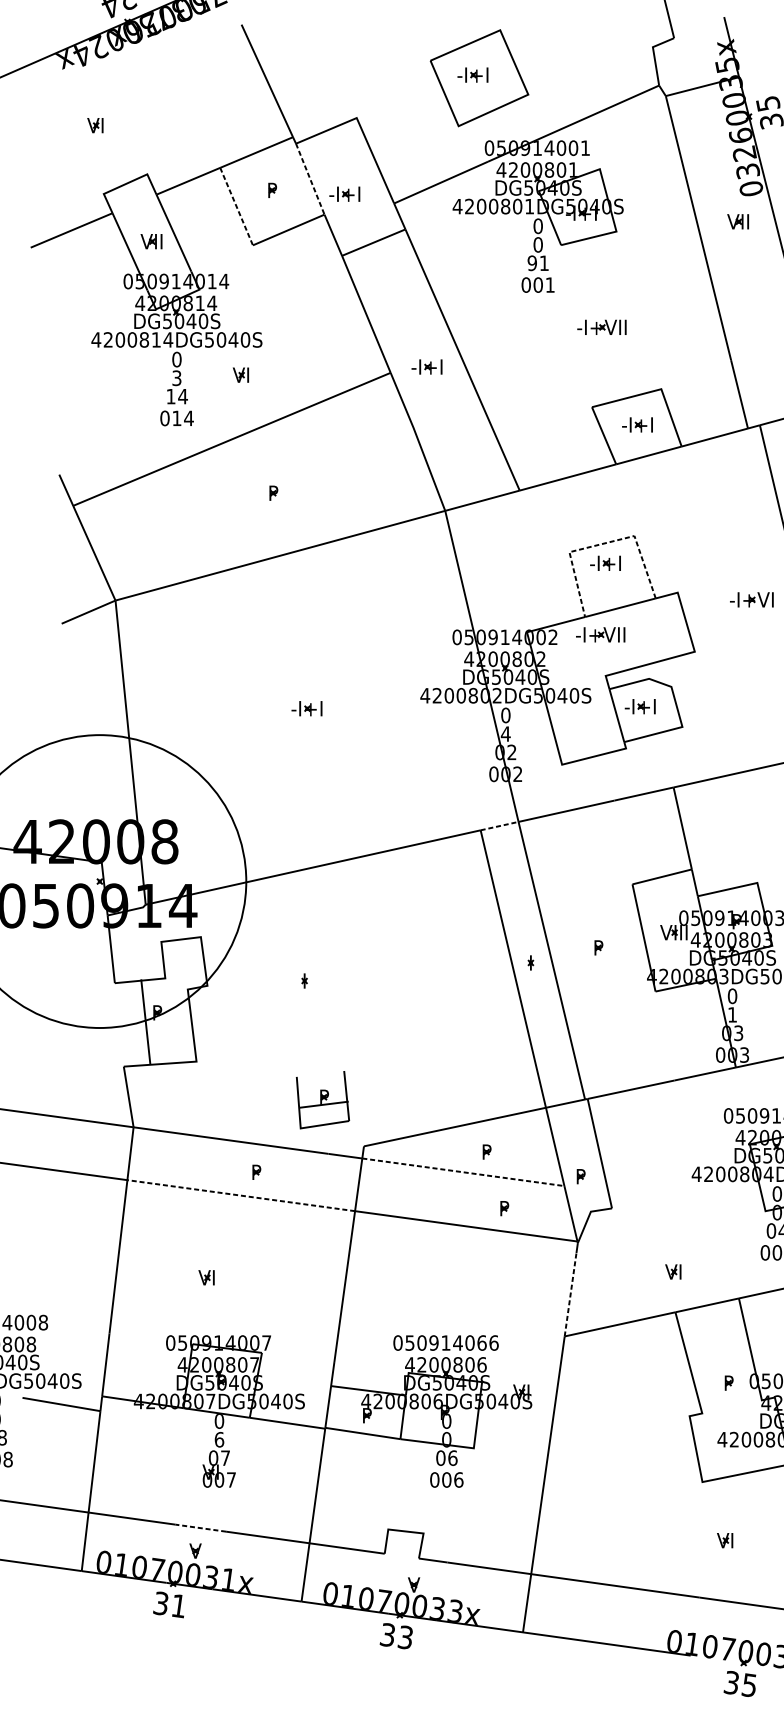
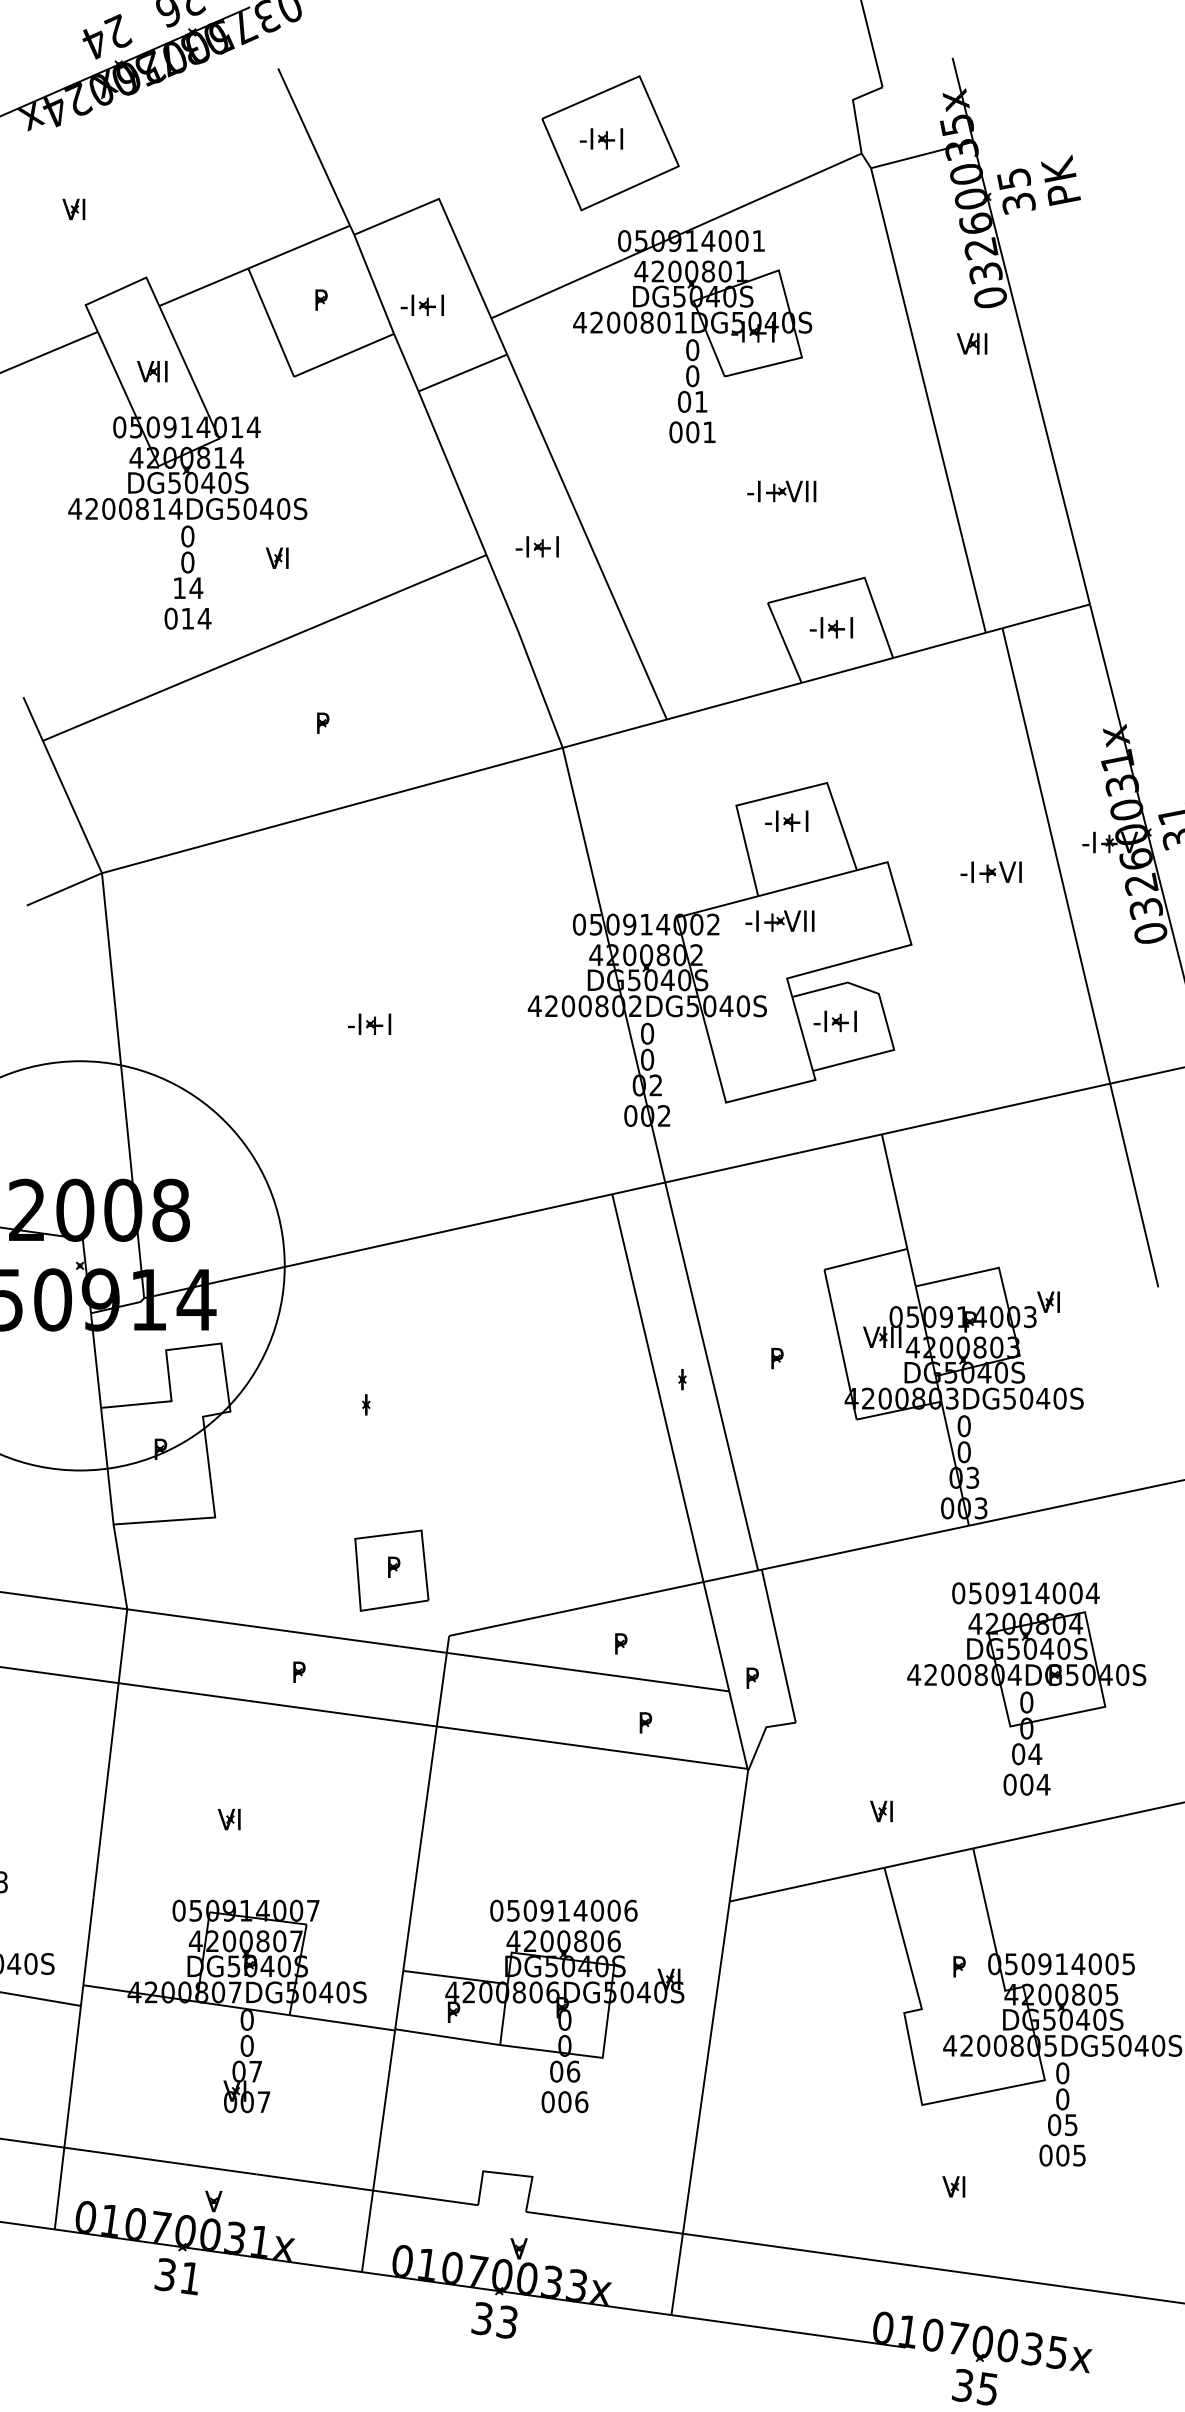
line: (310, 179) -> (374, 284), dashed -> solid
line: (236, 206) -> (271, 322), dashed -> solid
text: (532, 263) -> (684, 401), 91 -> 01
text: (176, 378) -> (187, 562), 3 -> 0
line: (601, 544) -> (780, 794), dashed -> solid
text: (505, 733) -> (647, 1059), 4 -> 0
line: (500, 826) -> (639, 1188), dashed -> solid
text: (732, 1015) -> (963, 1452), 1 -> 0
line: (145, 1021) -> (107, 1465), moved
line: (324, 1104) -> (388, 1534), moved
line: (463, 1172) -> (588, 1672), dashed -> solid
line: (241, 1195) -> (277, 1704), dashed -> solid
line: (570, 1294) -> (737, 1843), dashed -> solid
text: (481, 1342) -> (613, 1910), 050914066 -> 050914006
text: (218, 1439) -> (246, 2045), 6 -> 0
line: (201, 1528) -> (221, 2169), dashed -> solid

